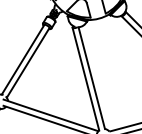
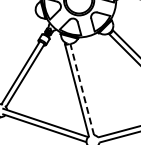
line: (92, 78) -> (82, 89), solid -> dashed

